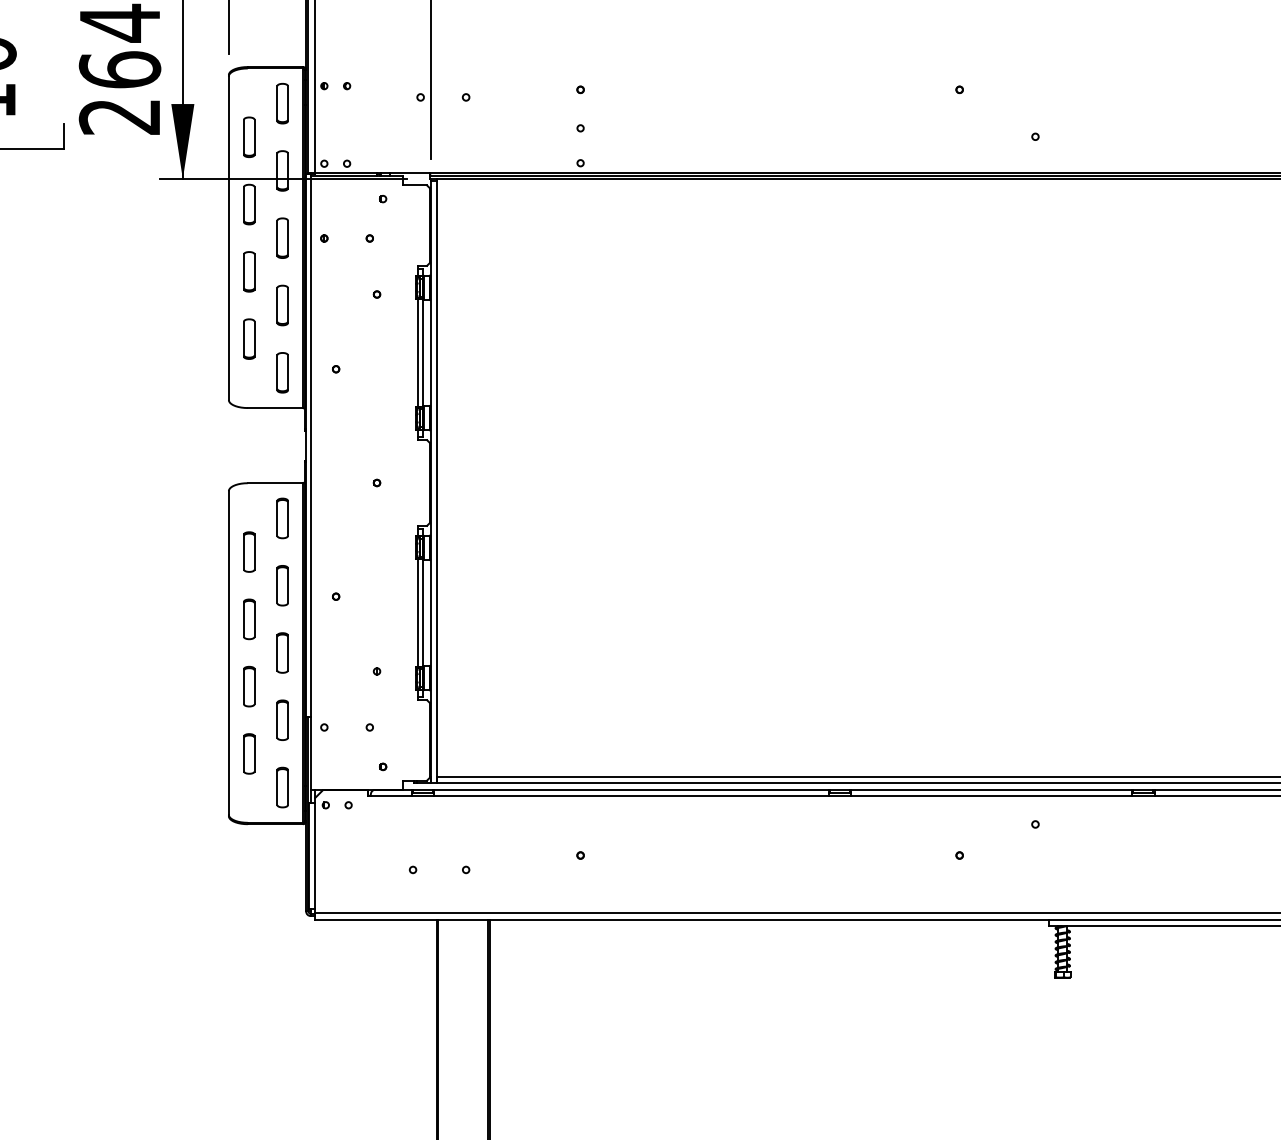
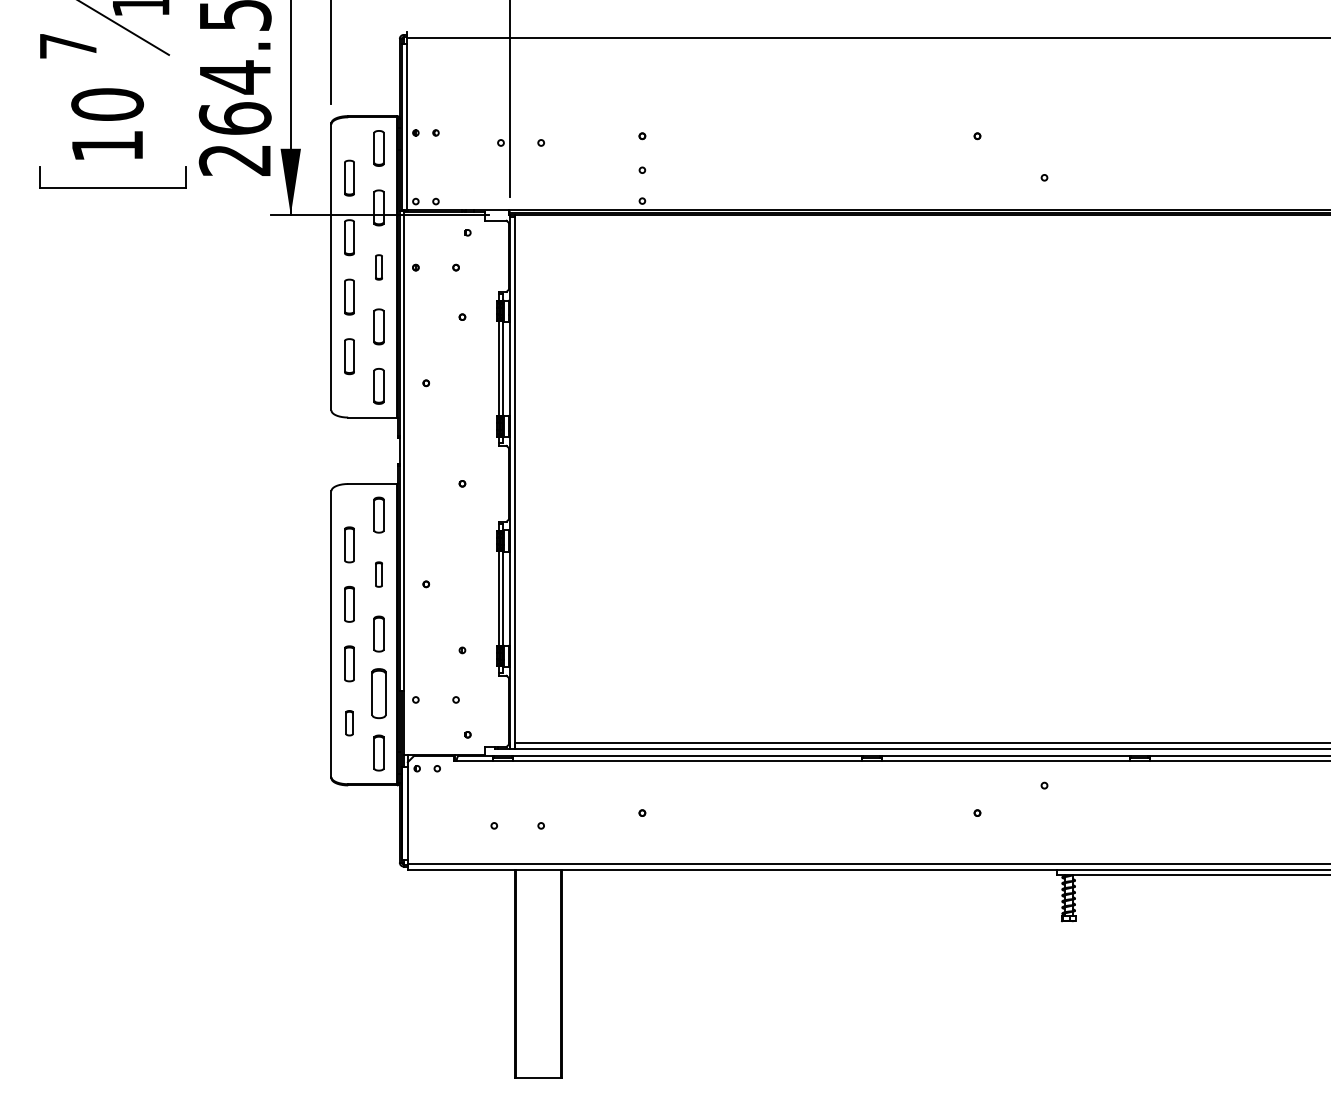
part: (282, 238) -> (378, 267), size x0.7
part: (282, 585) -> (378, 574), size x0.7
part: (282, 720) -> (378, 693), size x1.4
part: (249, 753) -> (349, 722), size x0.7

